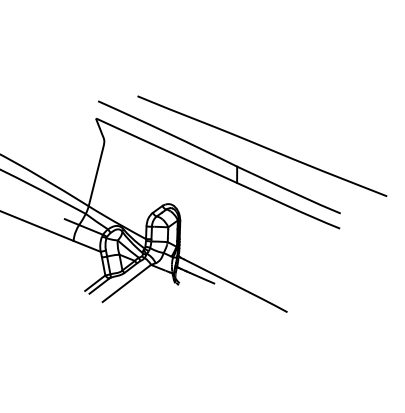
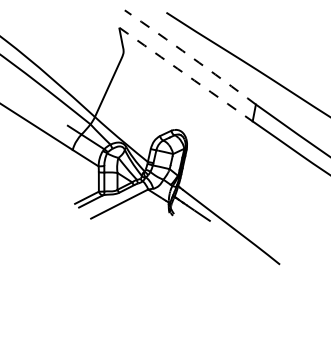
arc: (167, 133) -> (190, 56), solid -> dashed
arc: (166, 150) -> (185, 74), solid -> dashed

